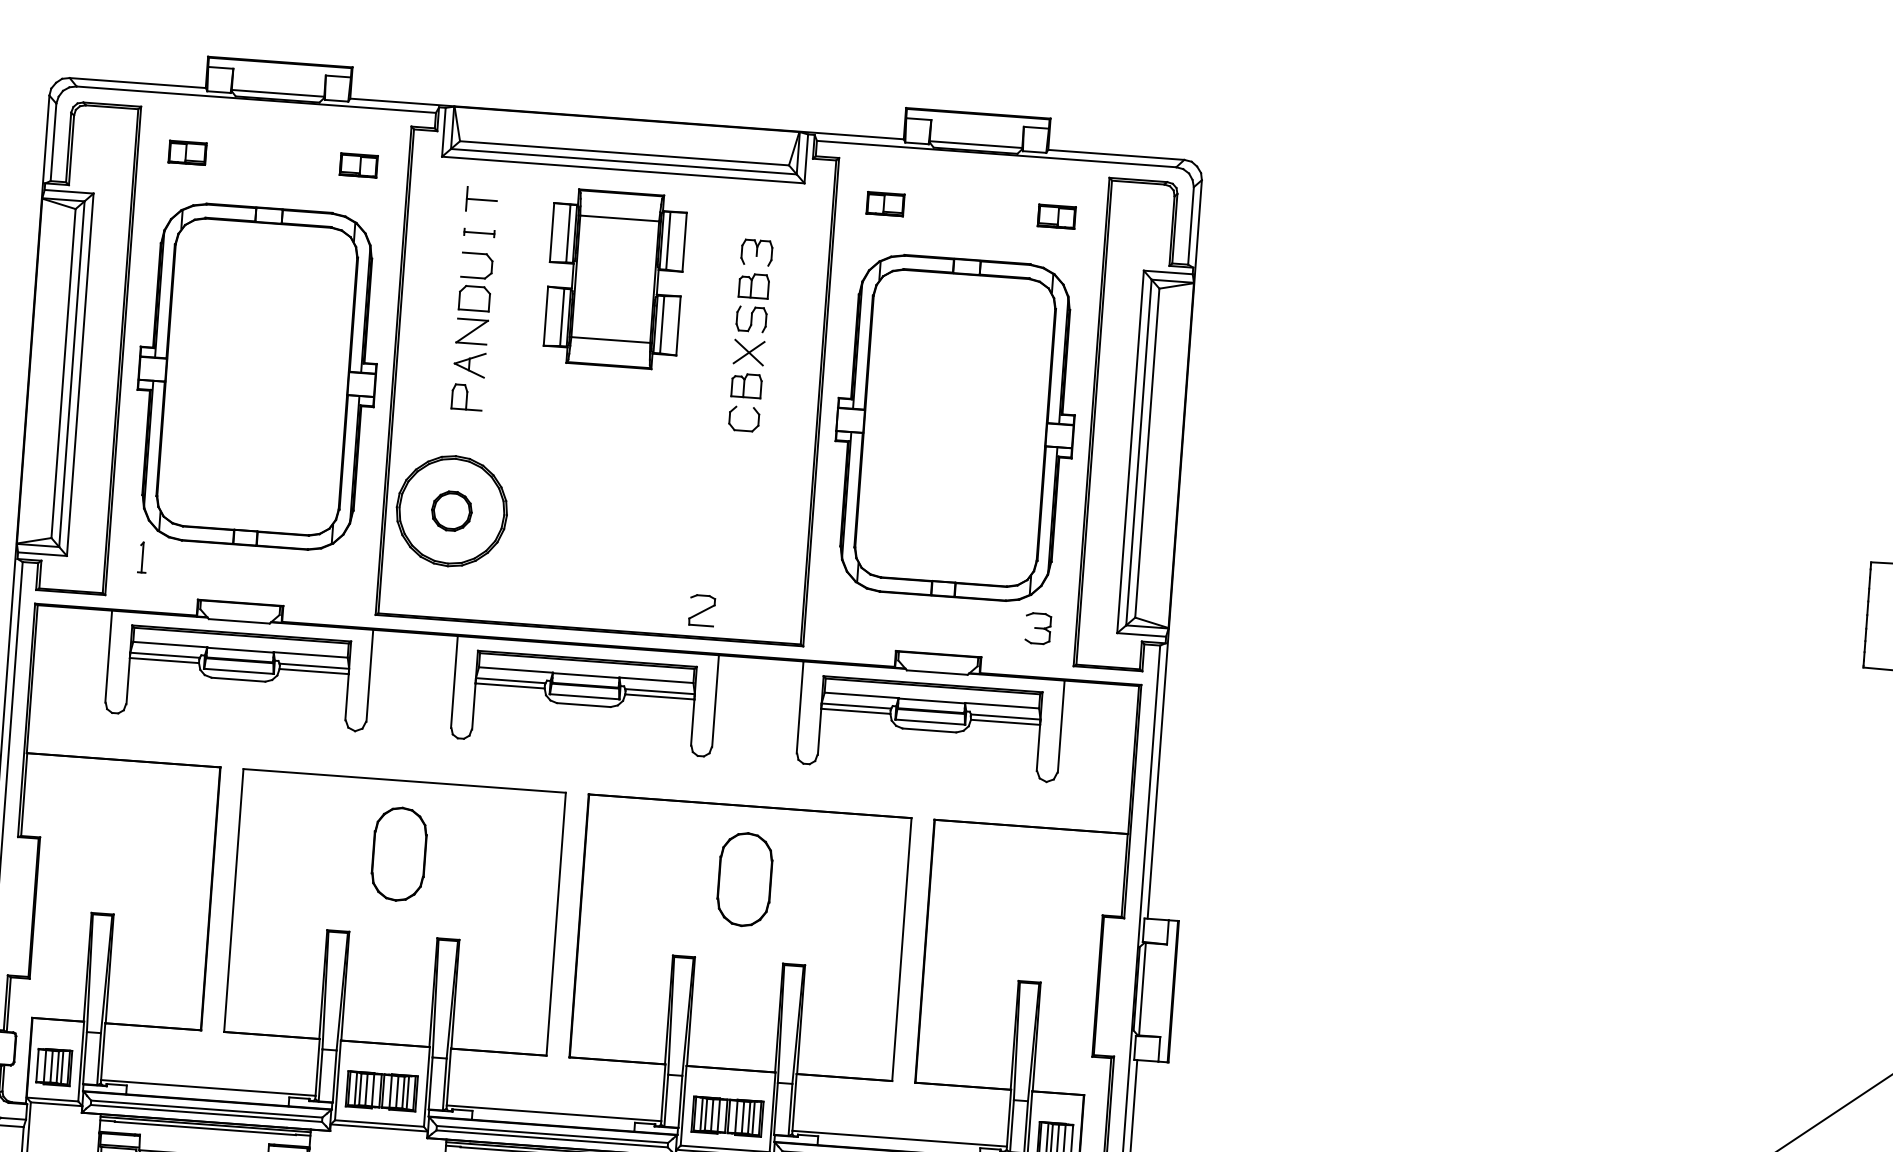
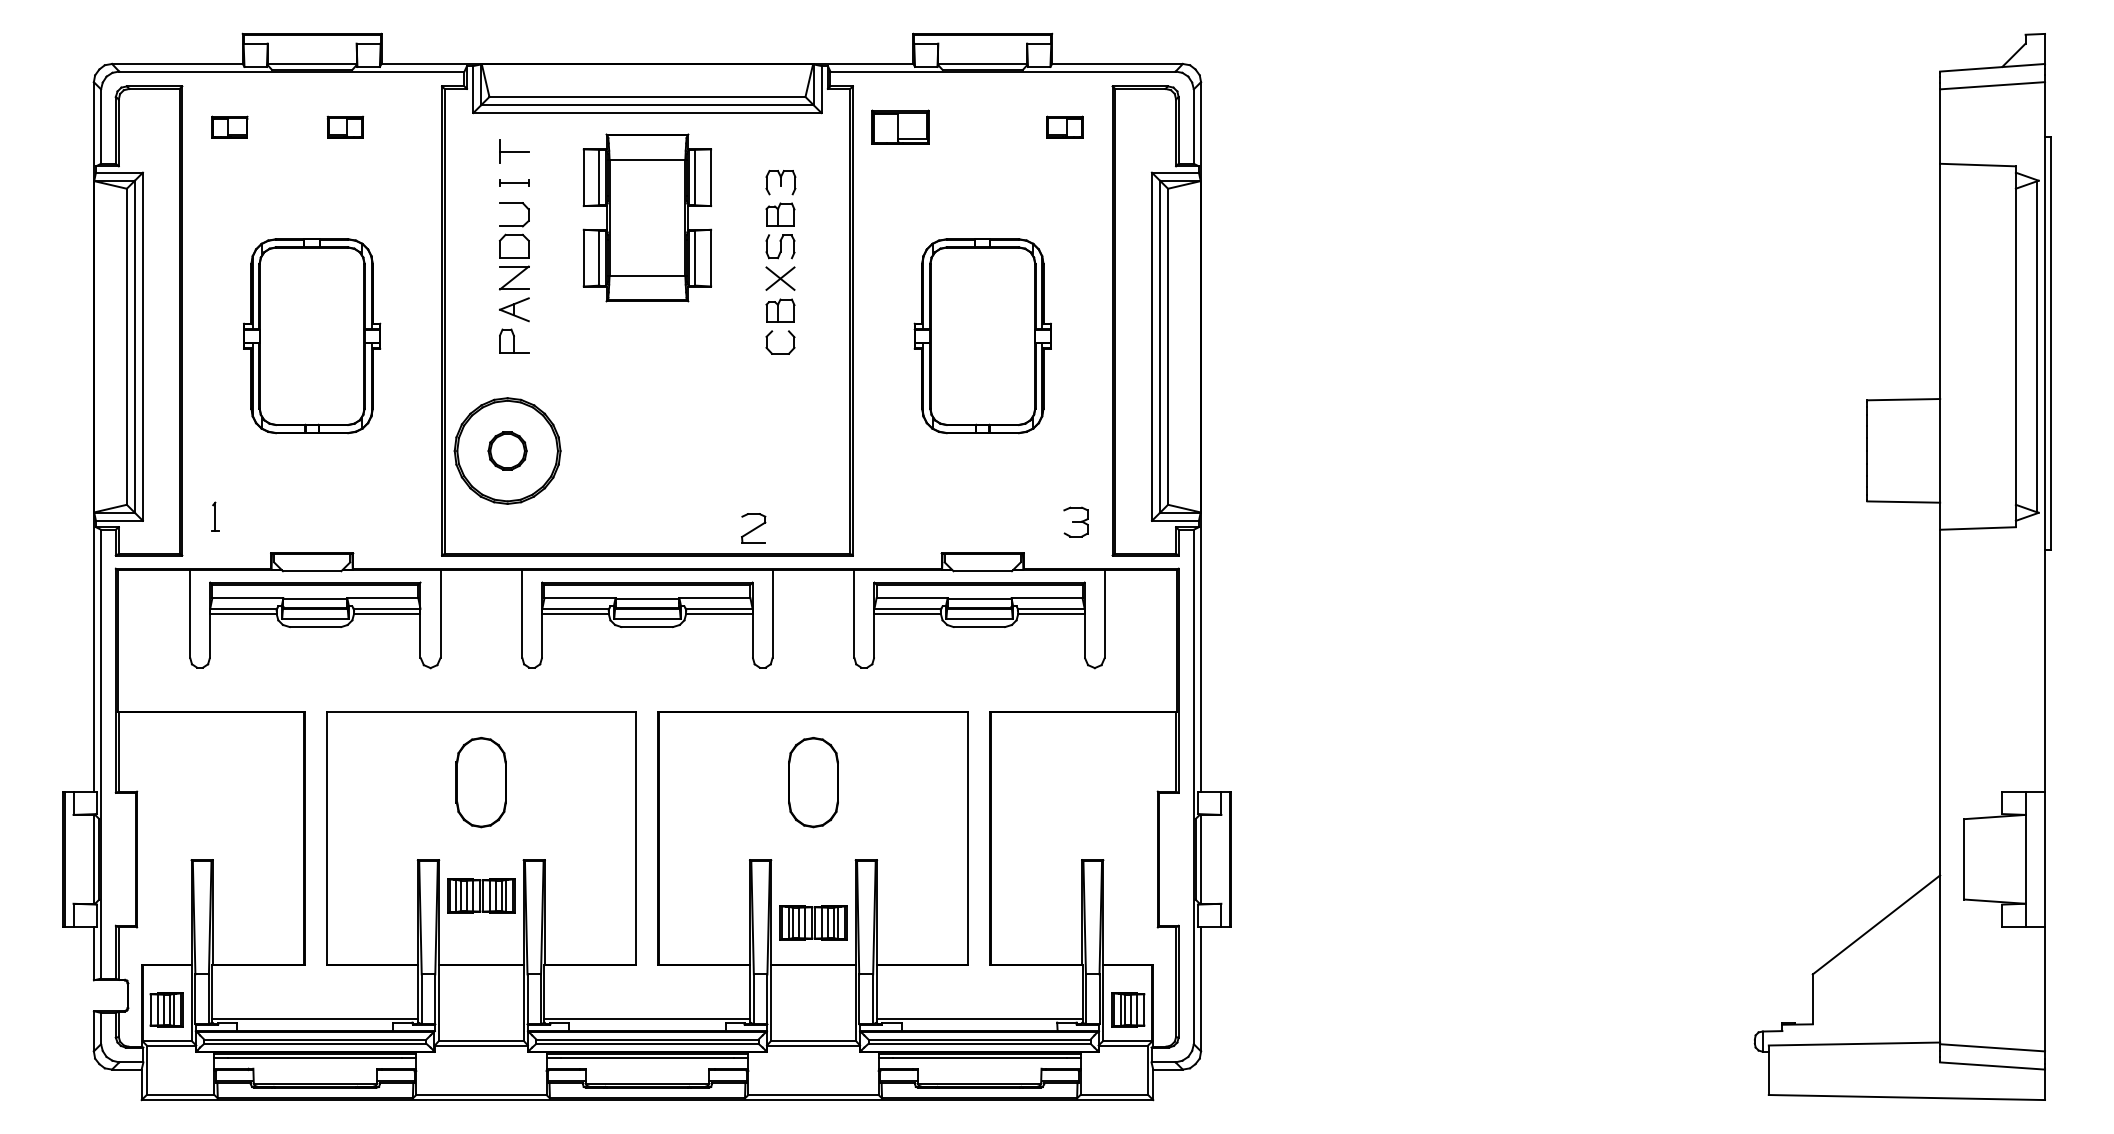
part: (358, 164) -> (345, 126), moved
part: (885, 203) -> (900, 126), size x1.6
part: (256, 375) -> (311, 335), size x0.6
part: (955, 427) -> (982, 335), size x0.6
part: (382, 1090) -> (481, 895), moved
part: (727, 1115) -> (813, 922), moved

